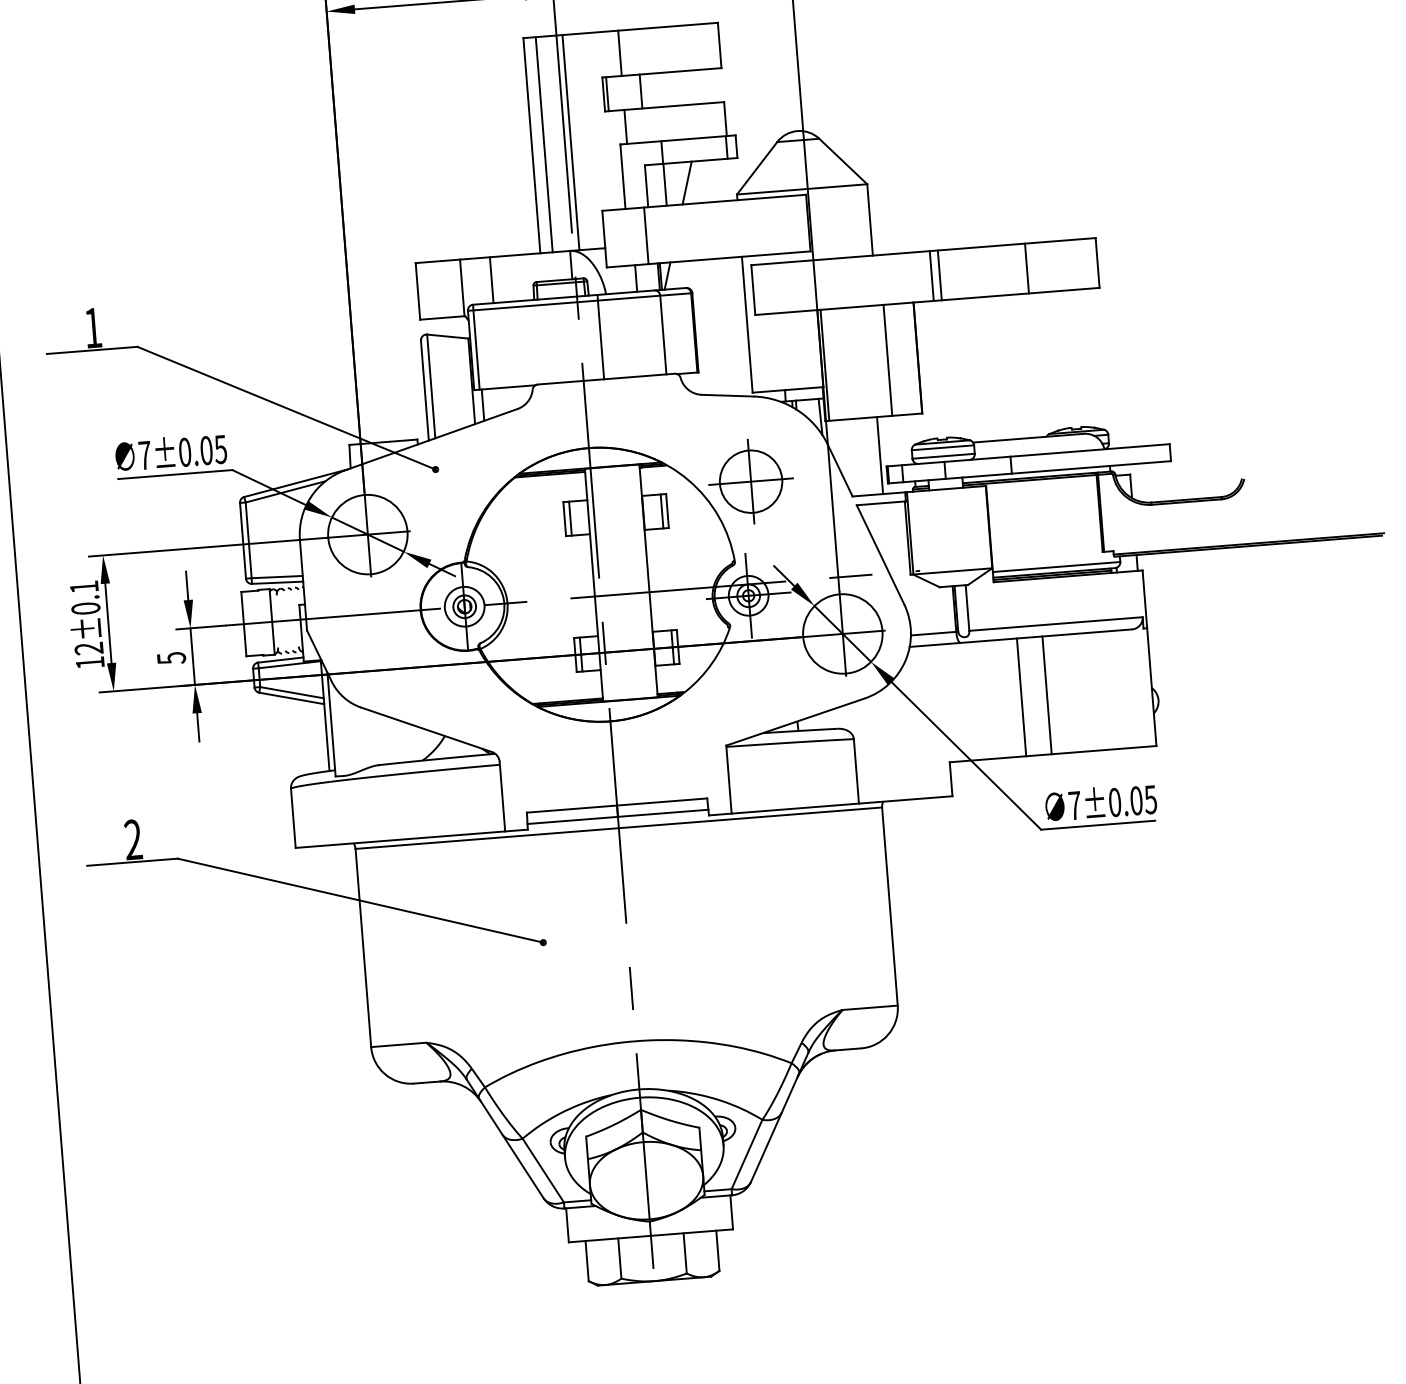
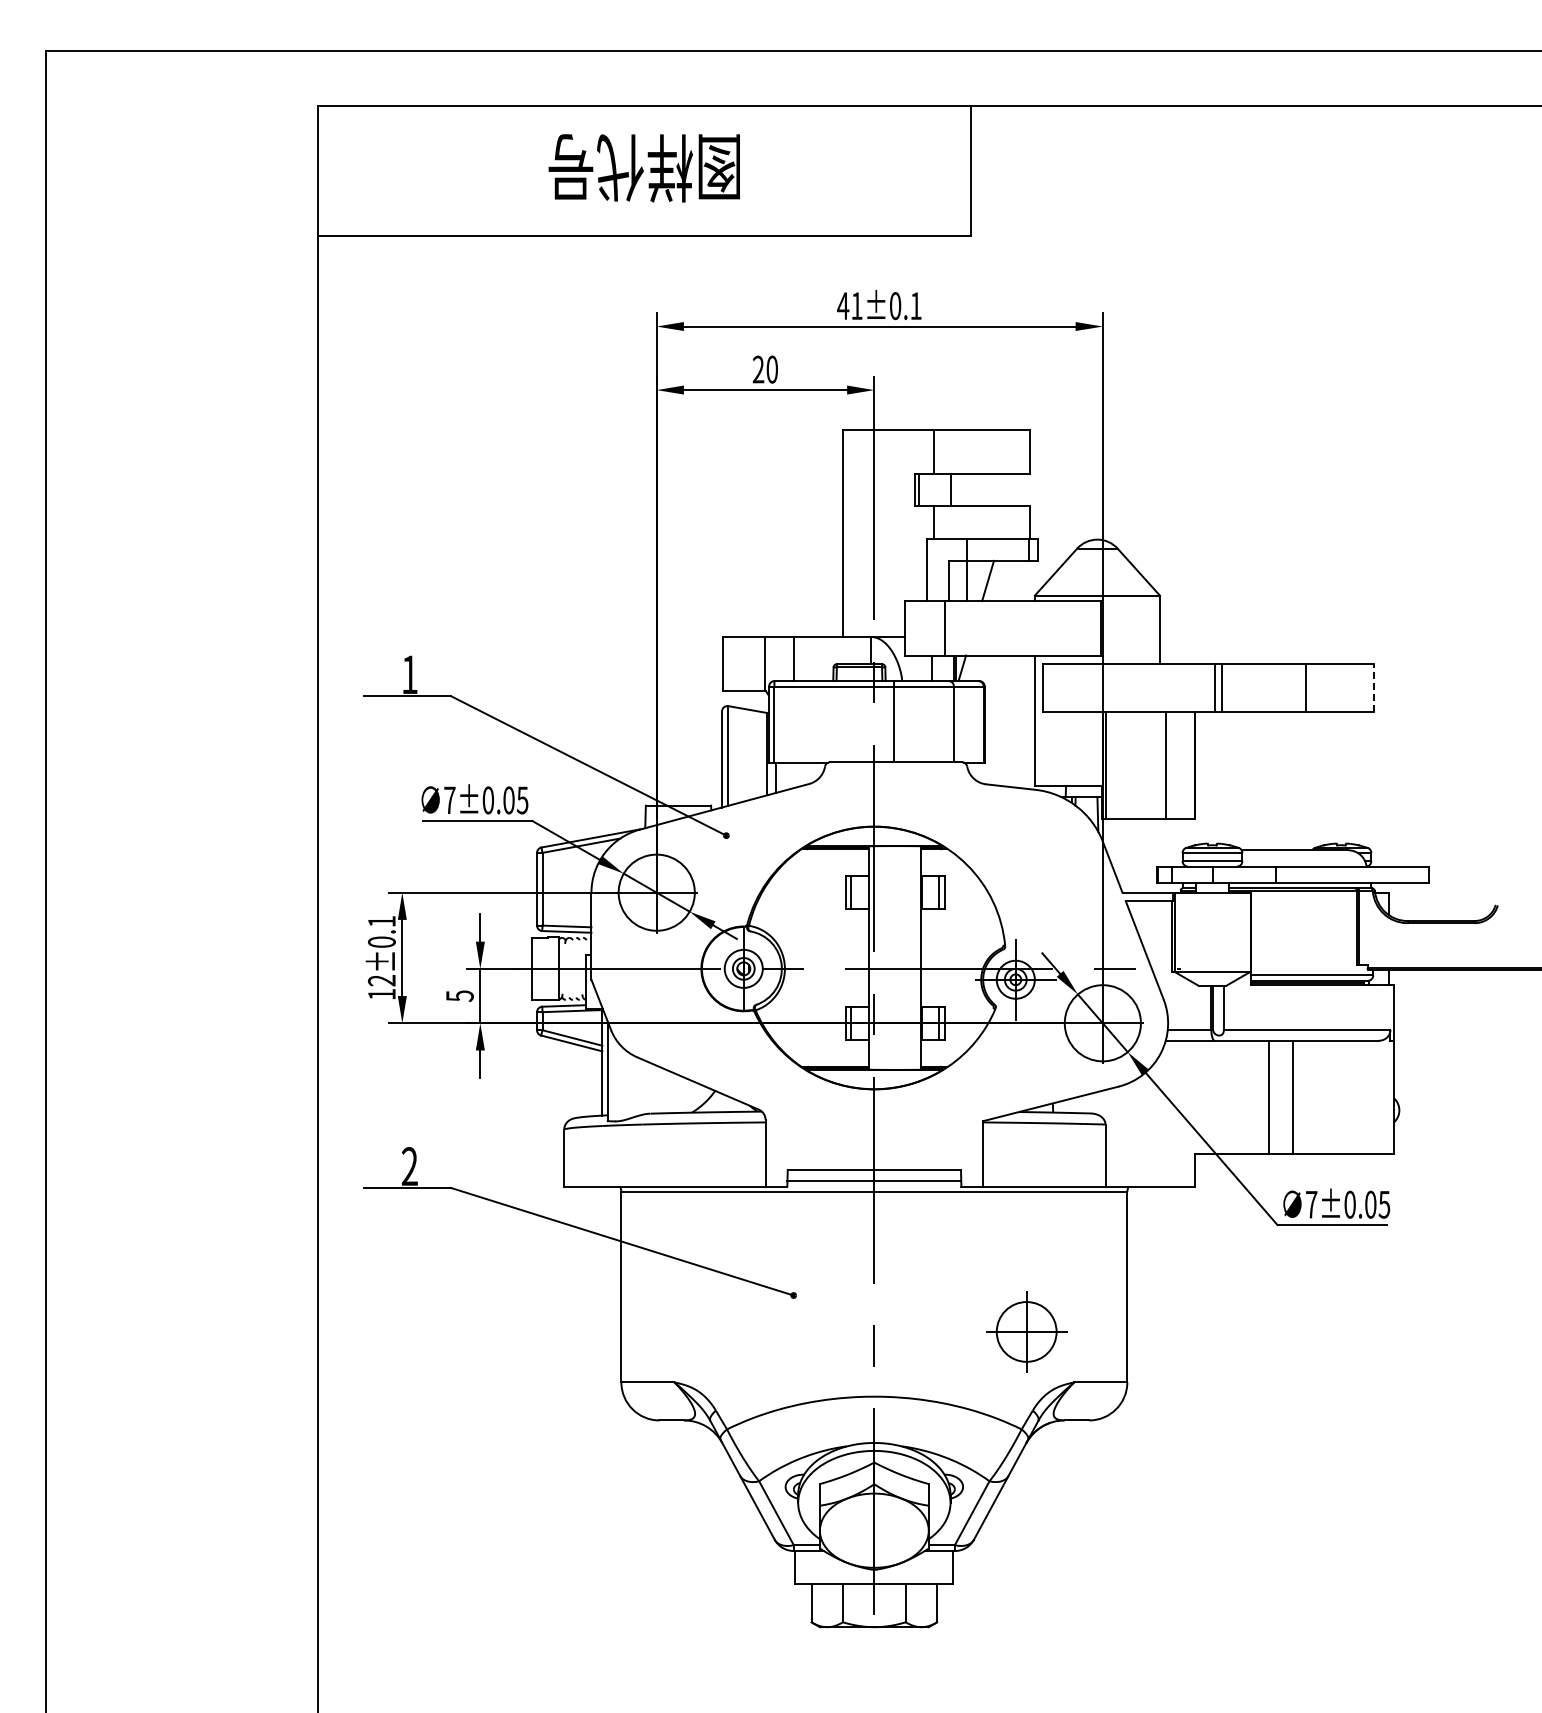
line: (571, 142) -> (880, 533), removed
line: (544, 144) -> (854, 533), removed
line: (1098, 263) -> (1374, 688), solid -> dashed
line: (879, 455) -> (1151, 855), removed
part: (750, 481) -> (1026, 1331), moved

